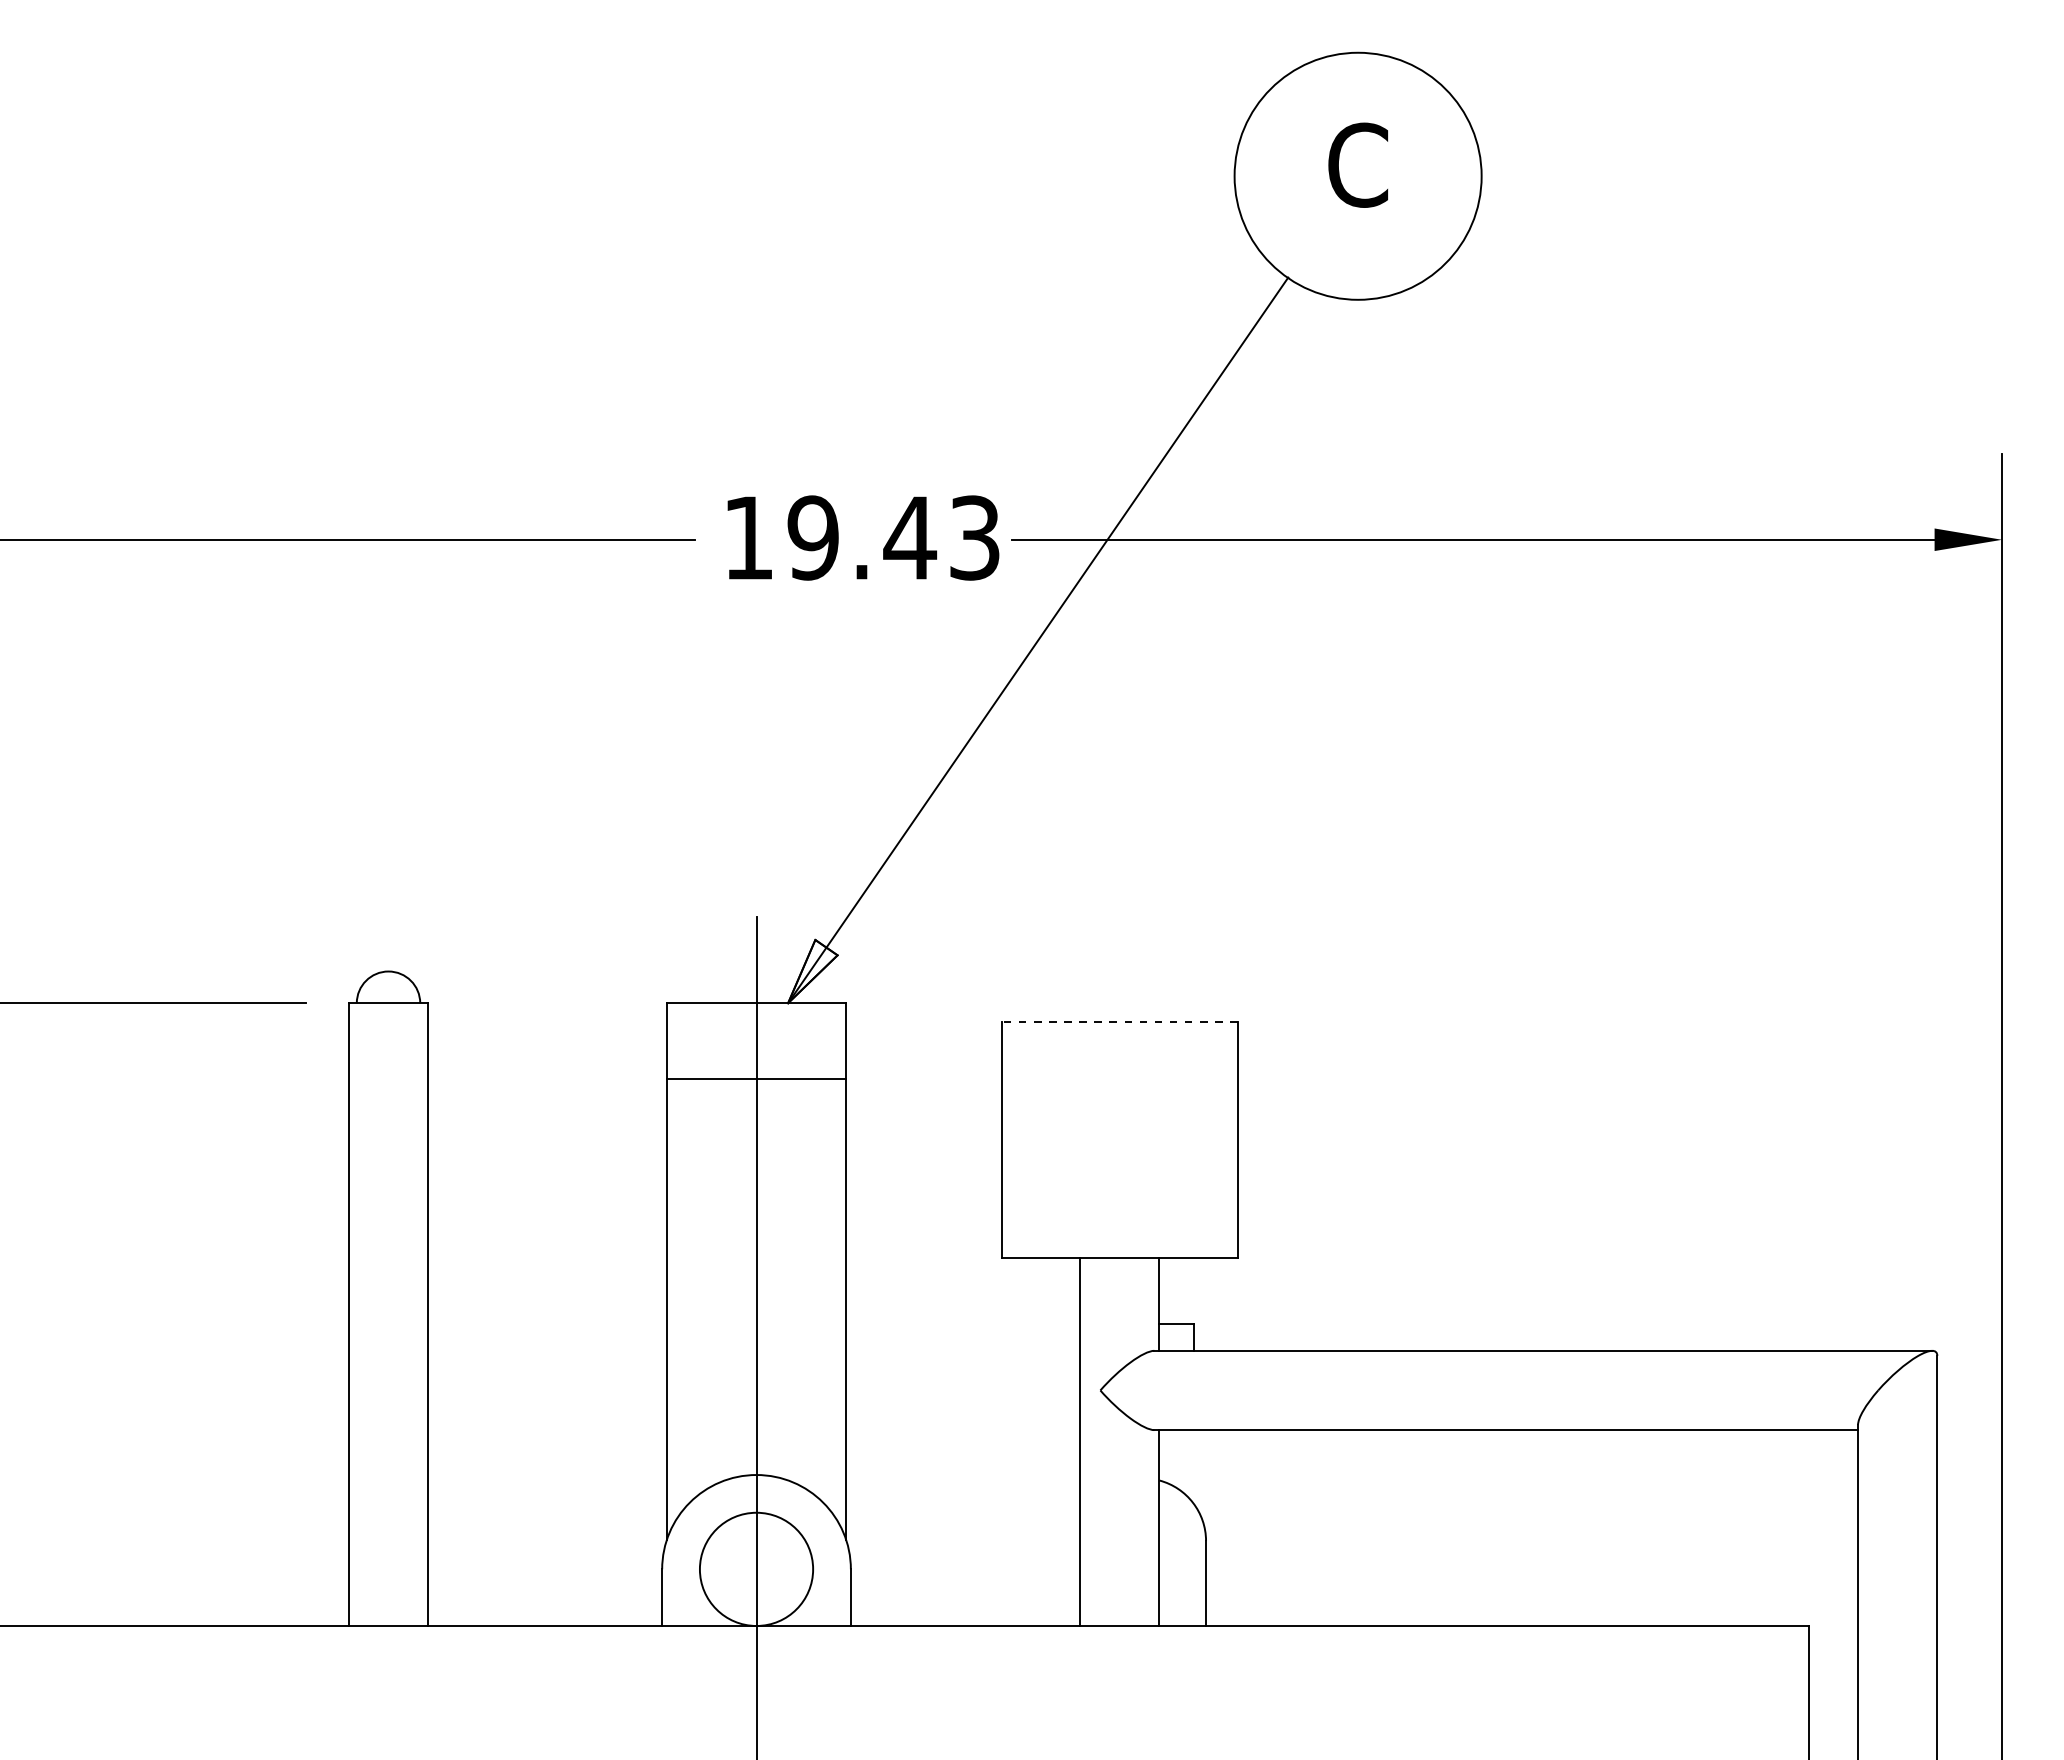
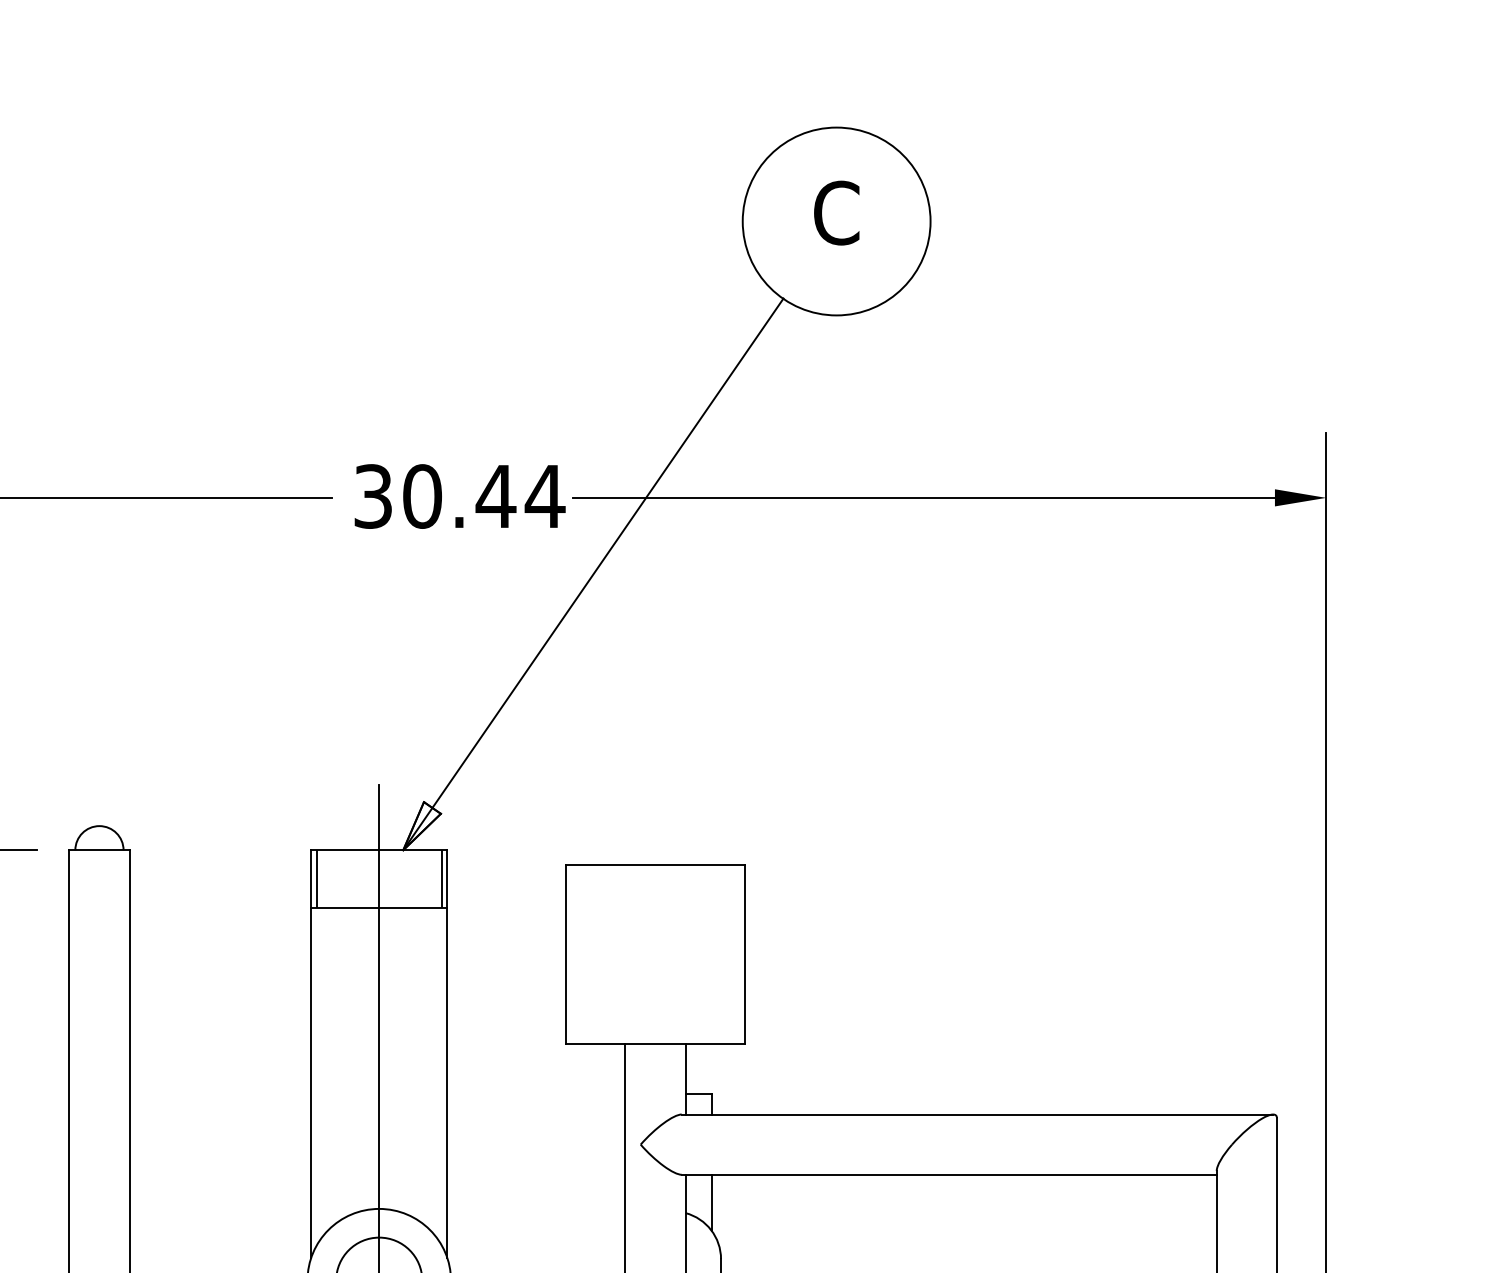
text: (862, 537) -> (459, 496), 19.43 -> 30.44
line: (1119, 1022) -> (655, 864), dashed -> solid
line: (674, 1040) -> (316, 878), added
line: (838, 1040) -> (441, 878), added
line: (1193, 1466) -> (711, 1202), added

